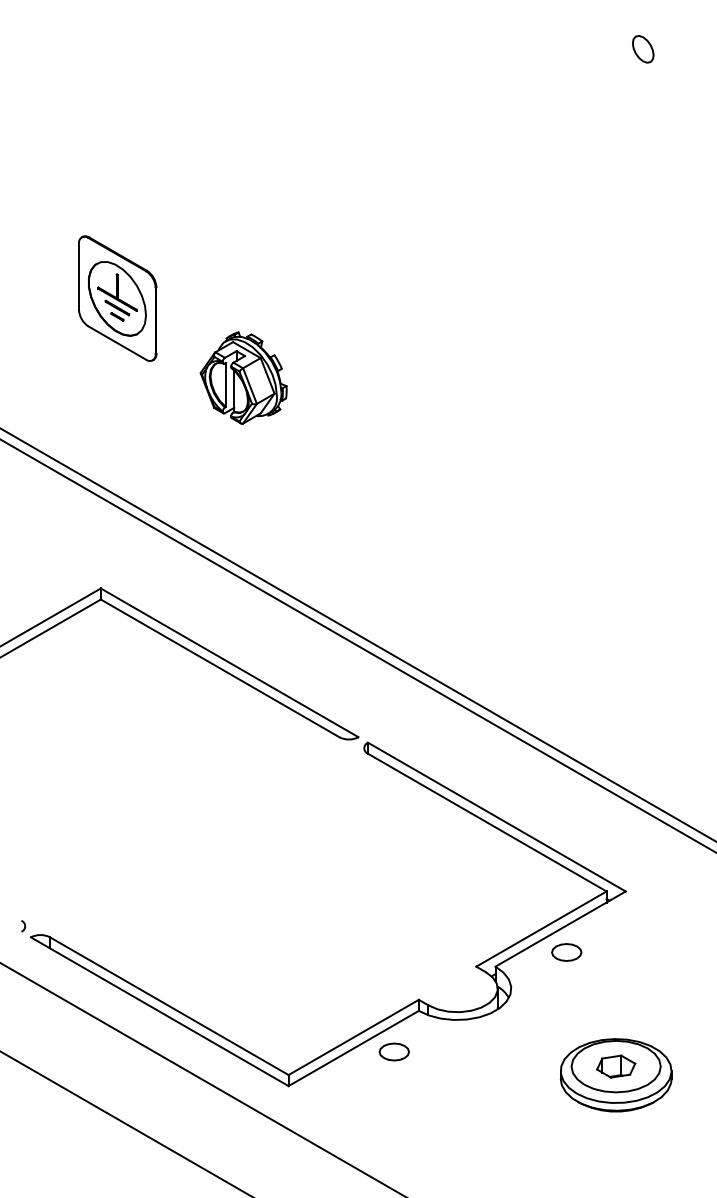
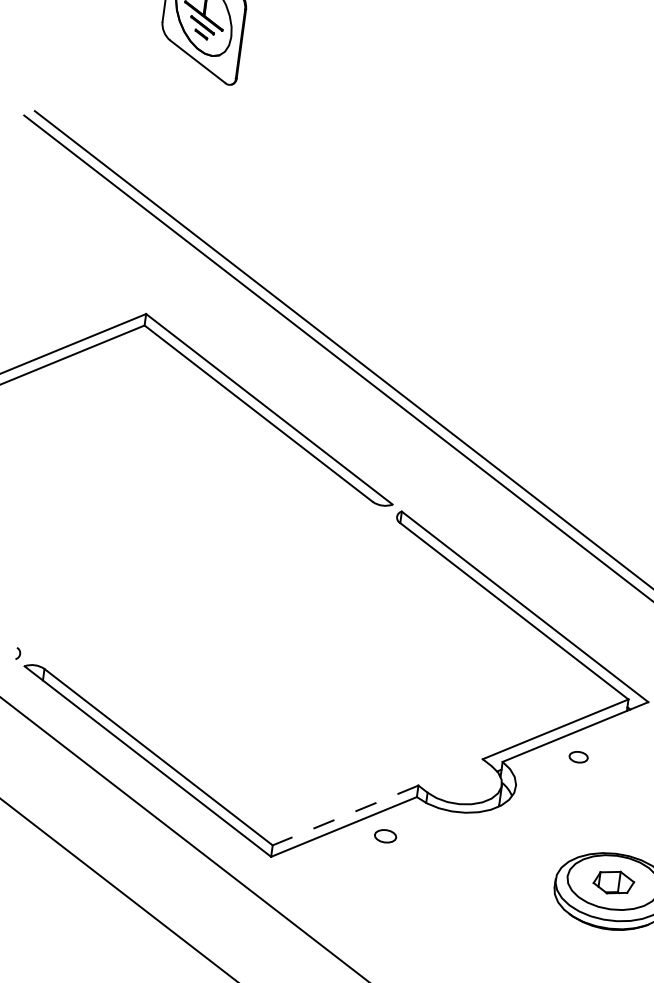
part: (243, 377) -> (323, 115), removed
part: (566, 952) -> (578, 757), size x0.6
line: (353, 1037) -> (345, 815), solid -> dashed
part: (393, 1051) -> (384, 835), size x0.7

